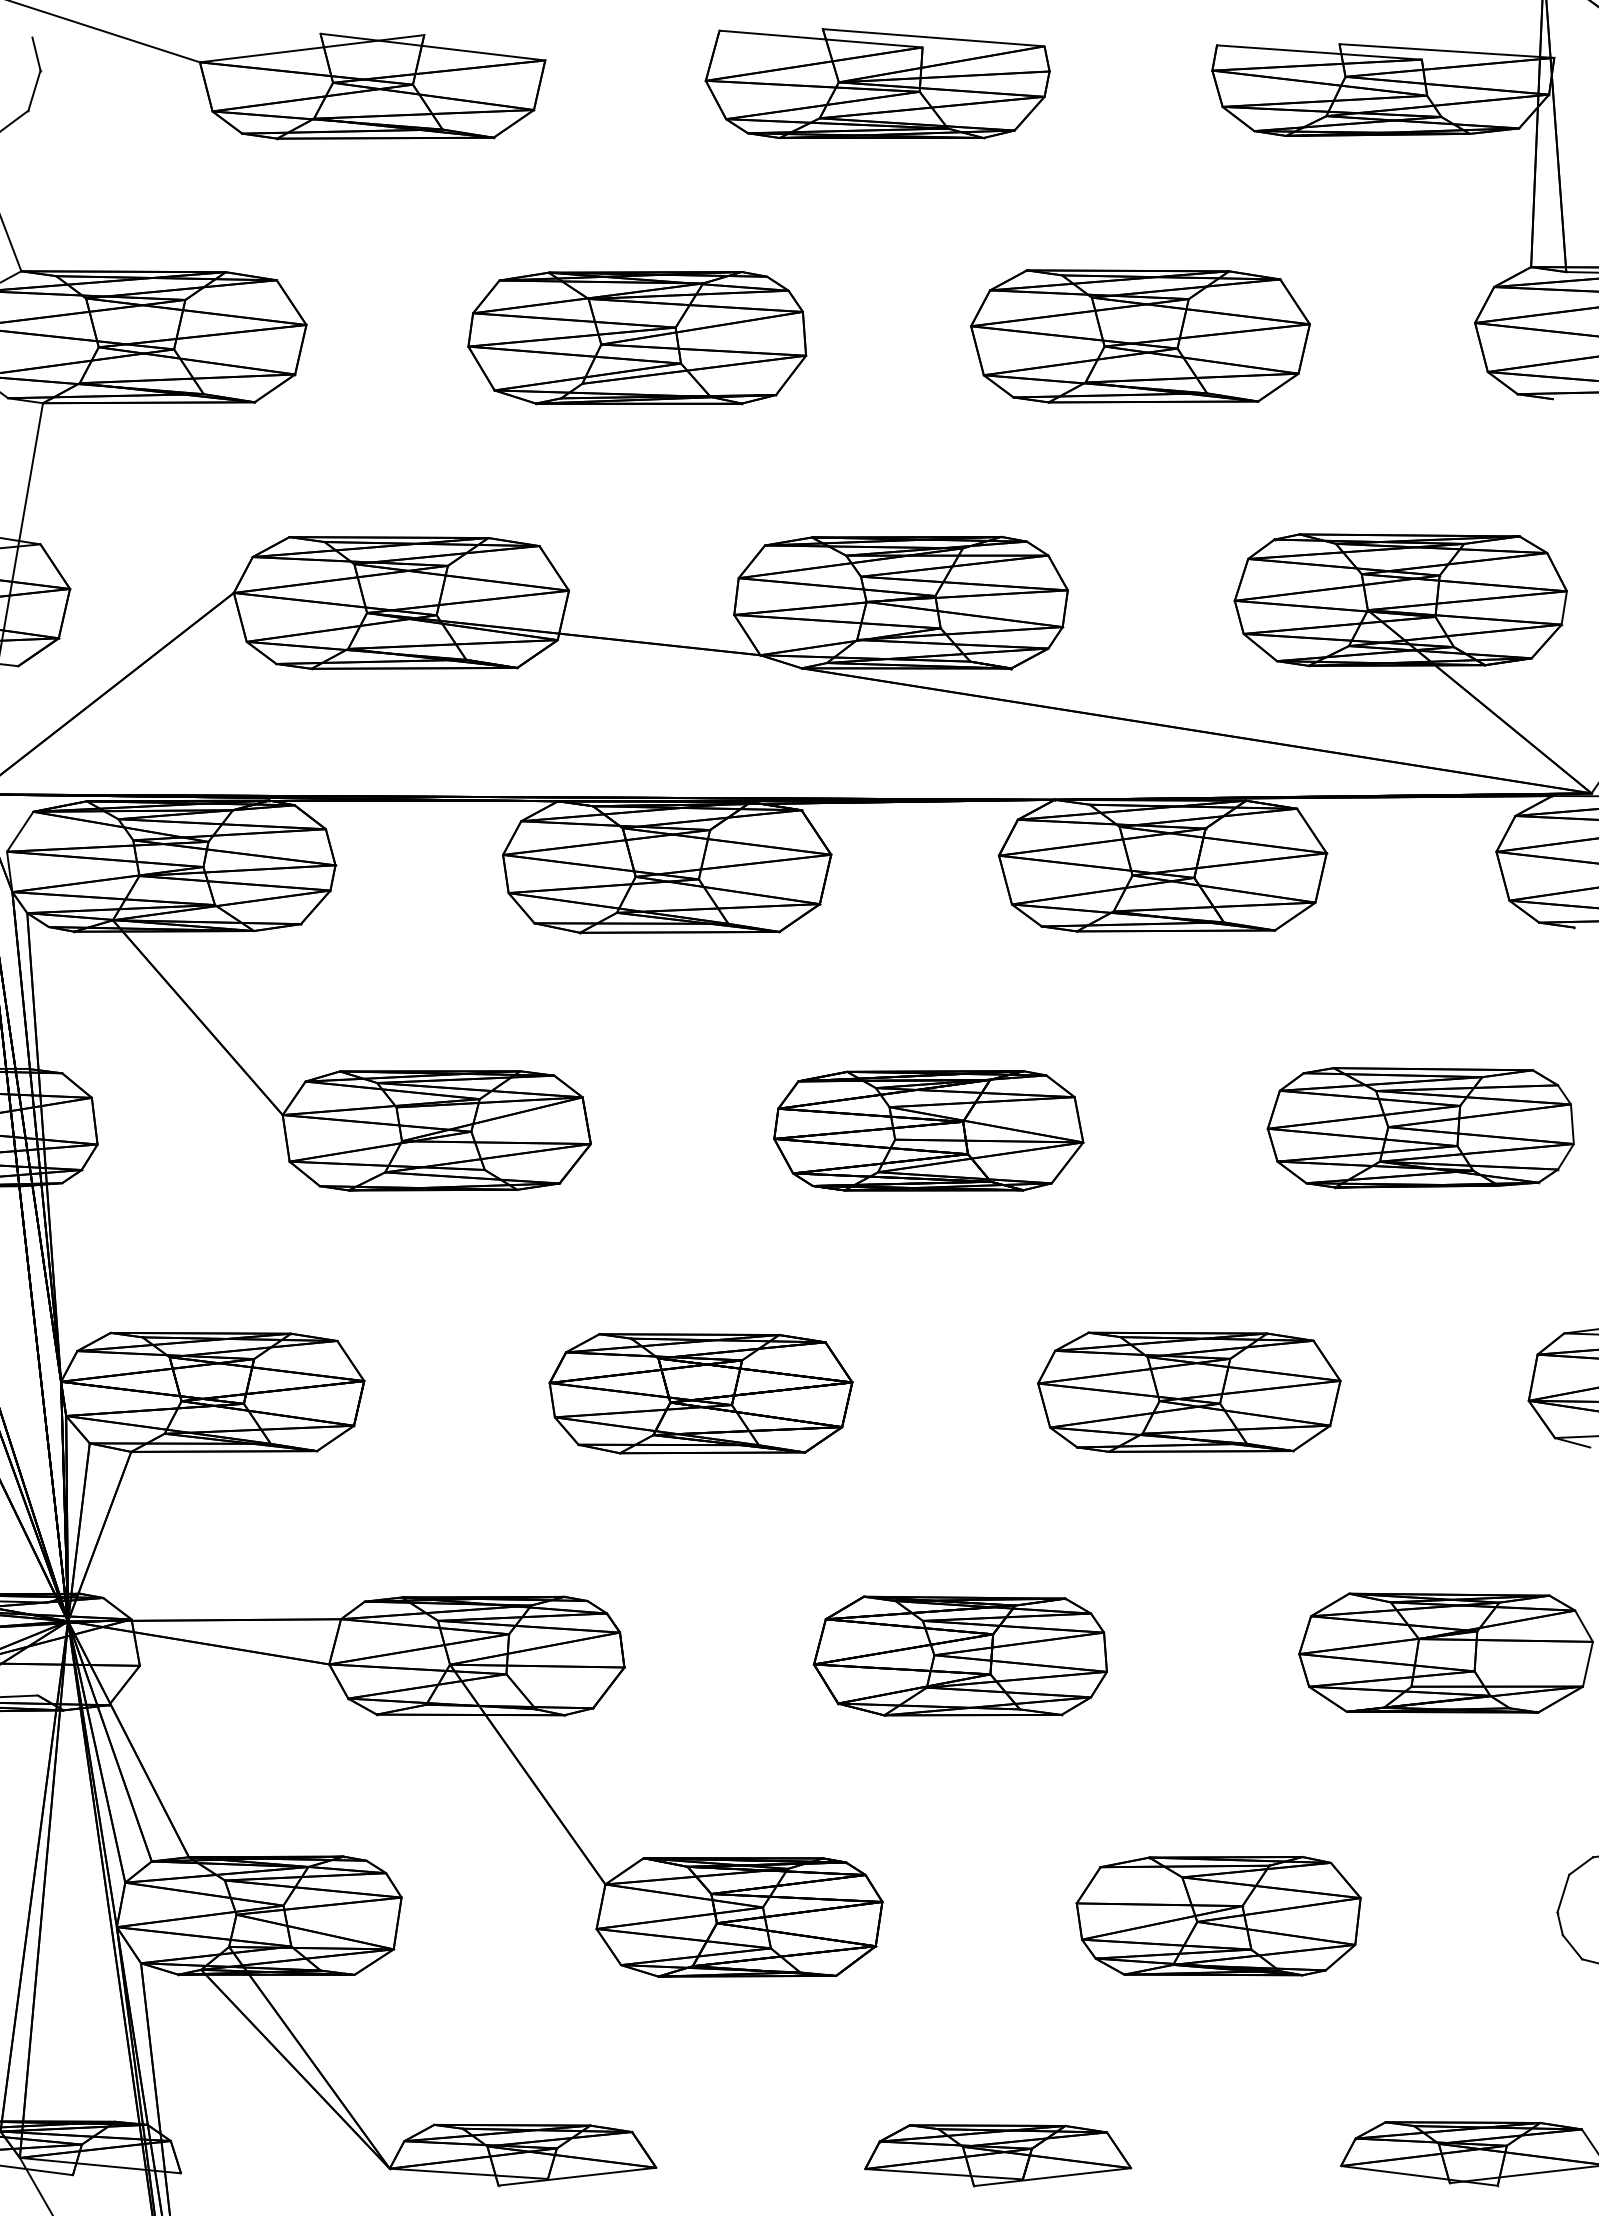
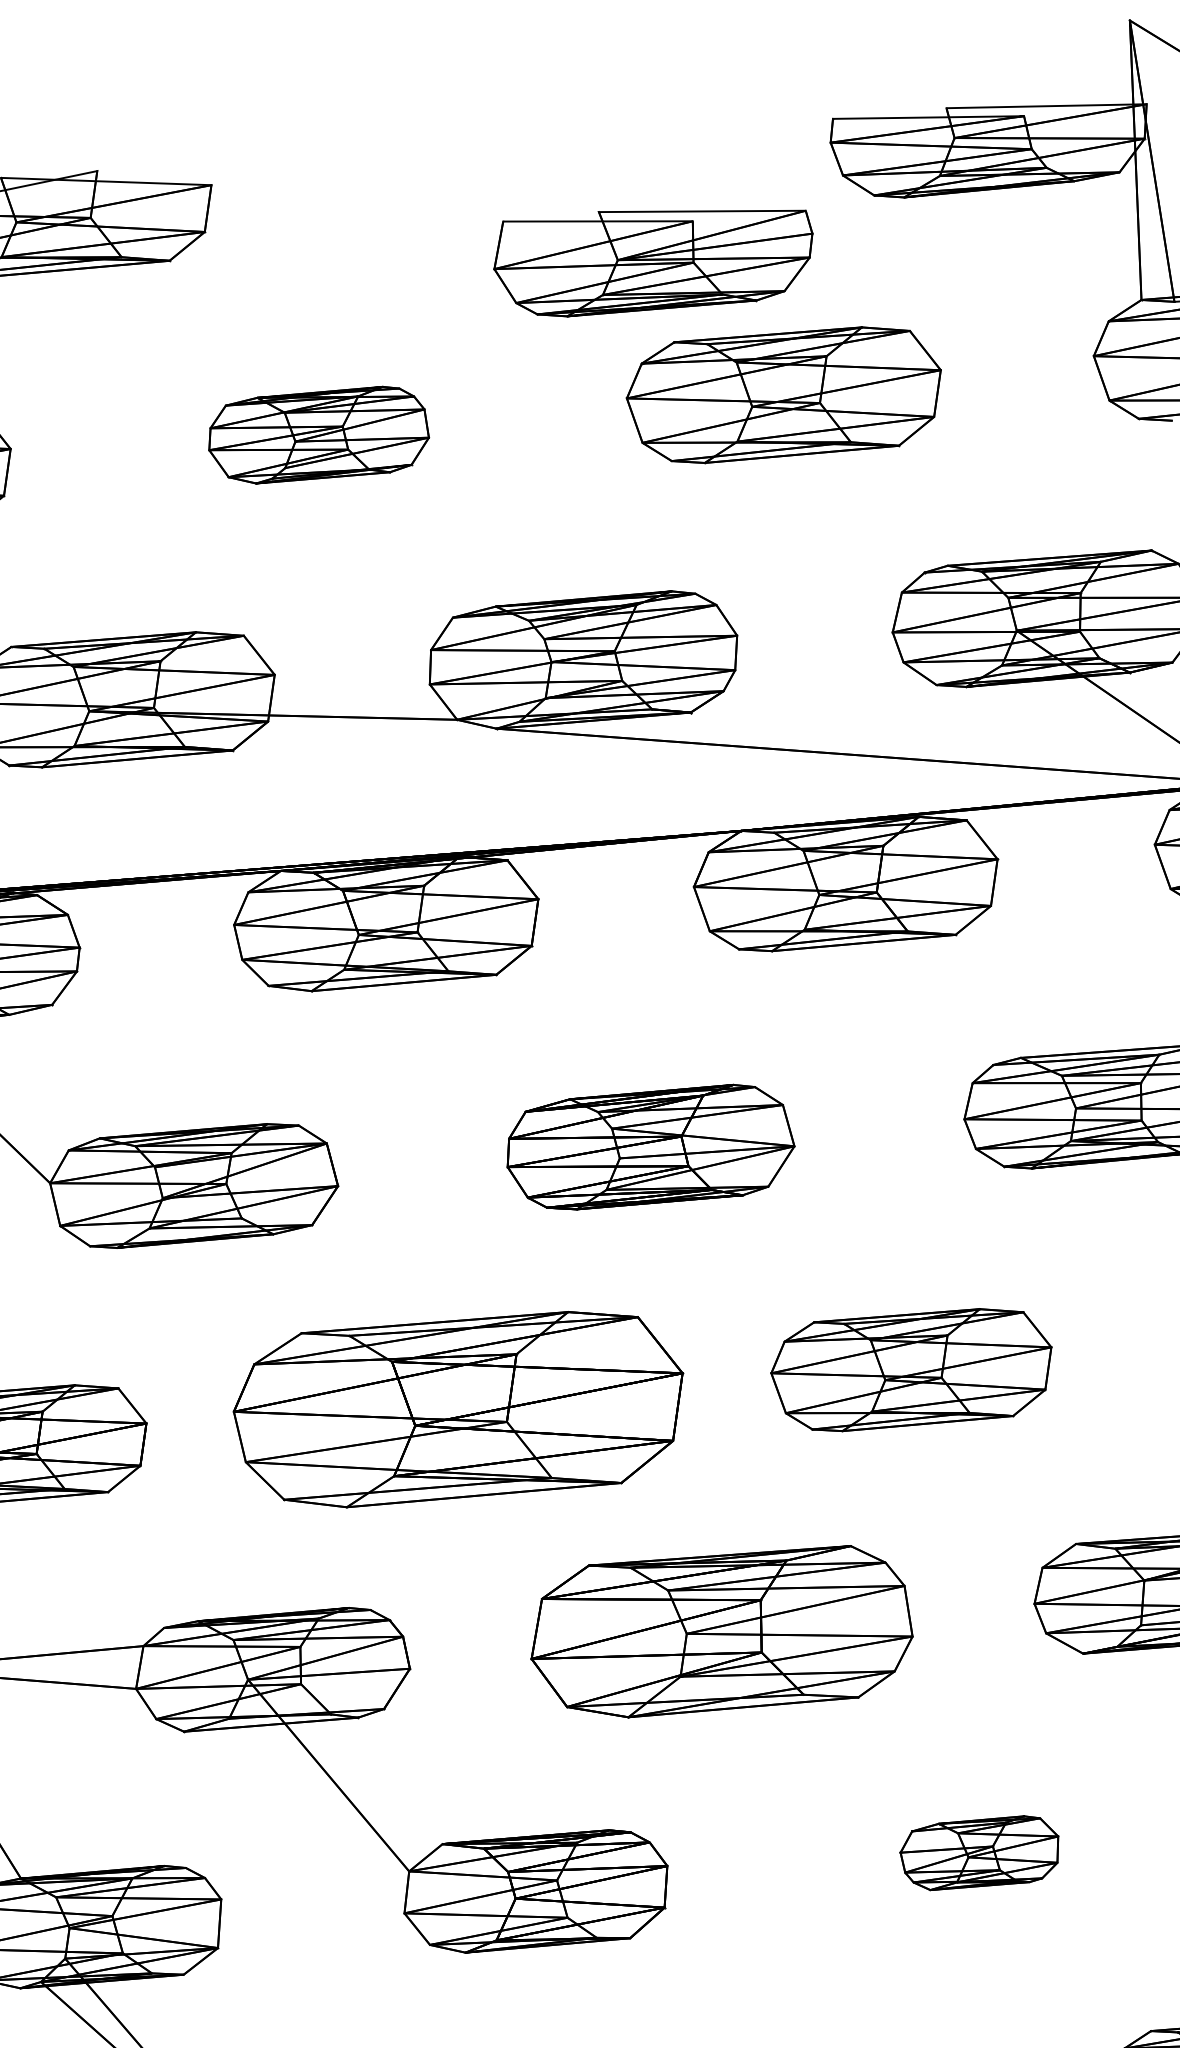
part: (877, 83) -> (653, 258), moved
part: (637, 338) -> (318, 435), size x0.7
part: (700, 1393) -> (459, 1408), size x1.6
part: (959, 1655) -> (719, 1631), size x1.4
part: (1218, 1916) -> (980, 1853), size x0.6

